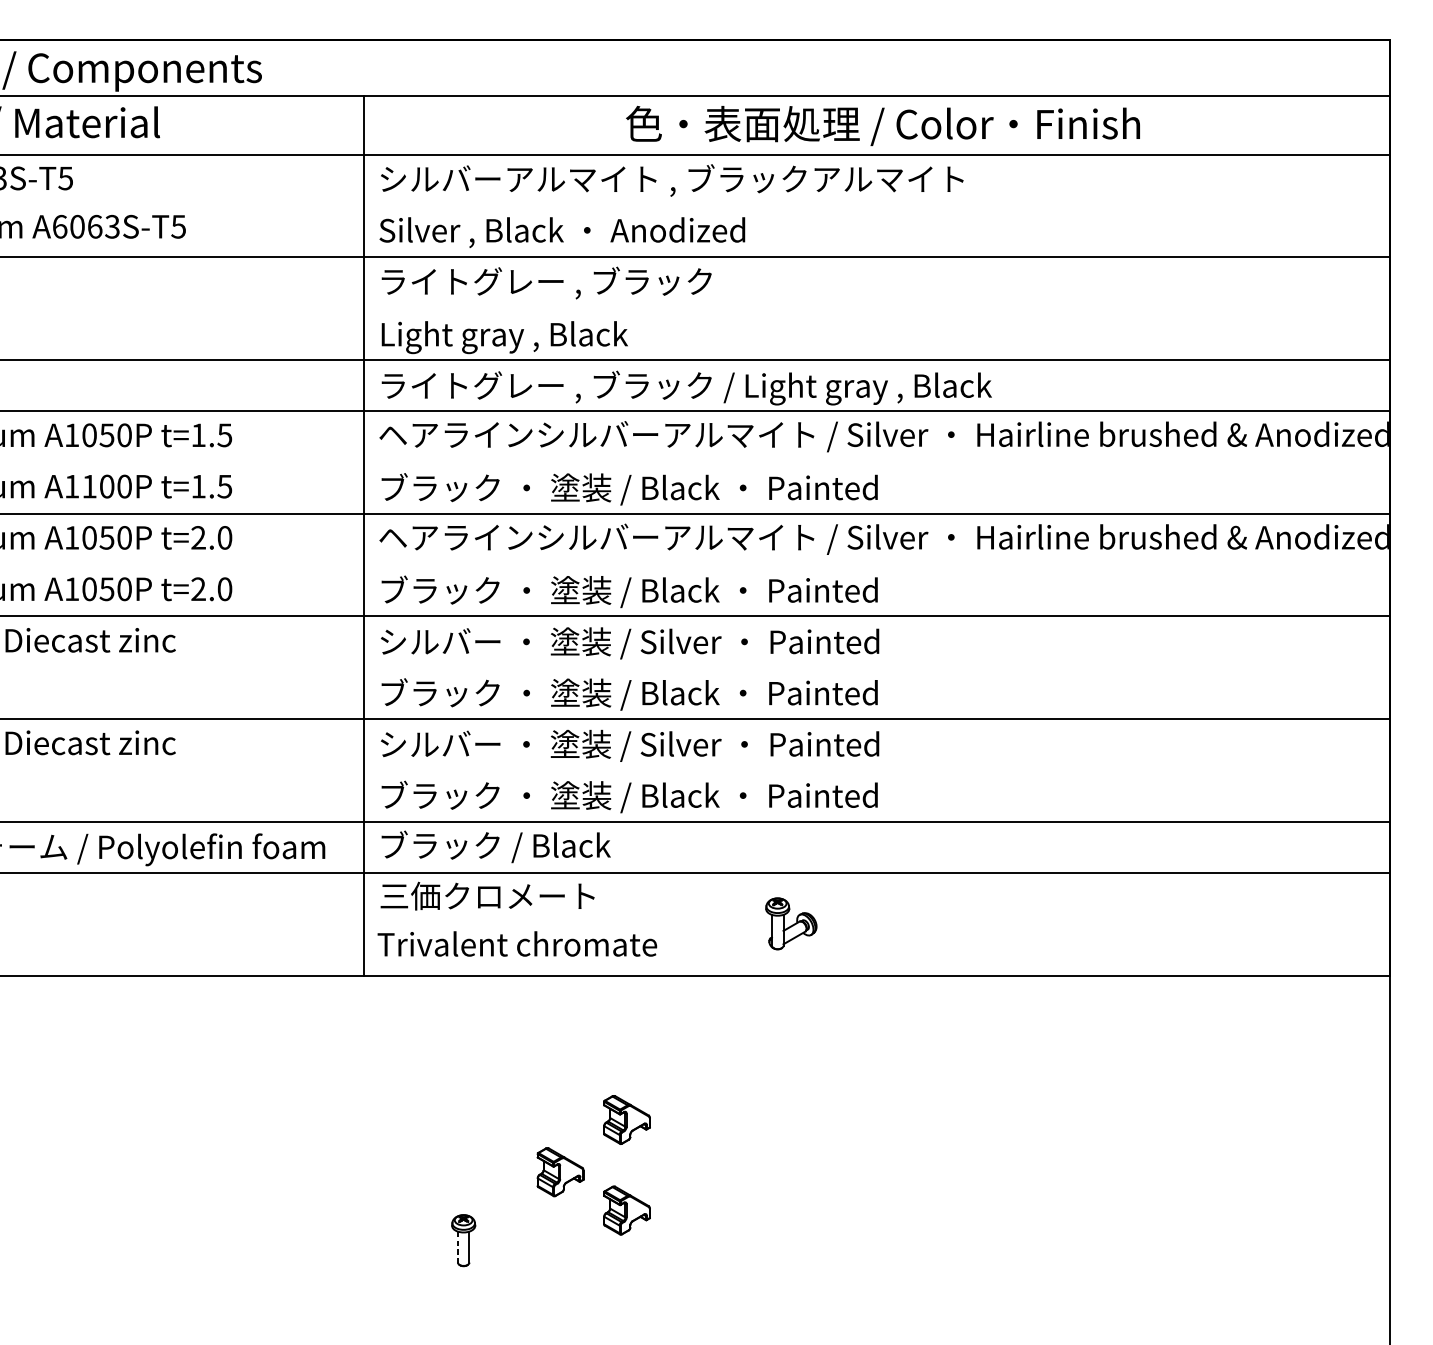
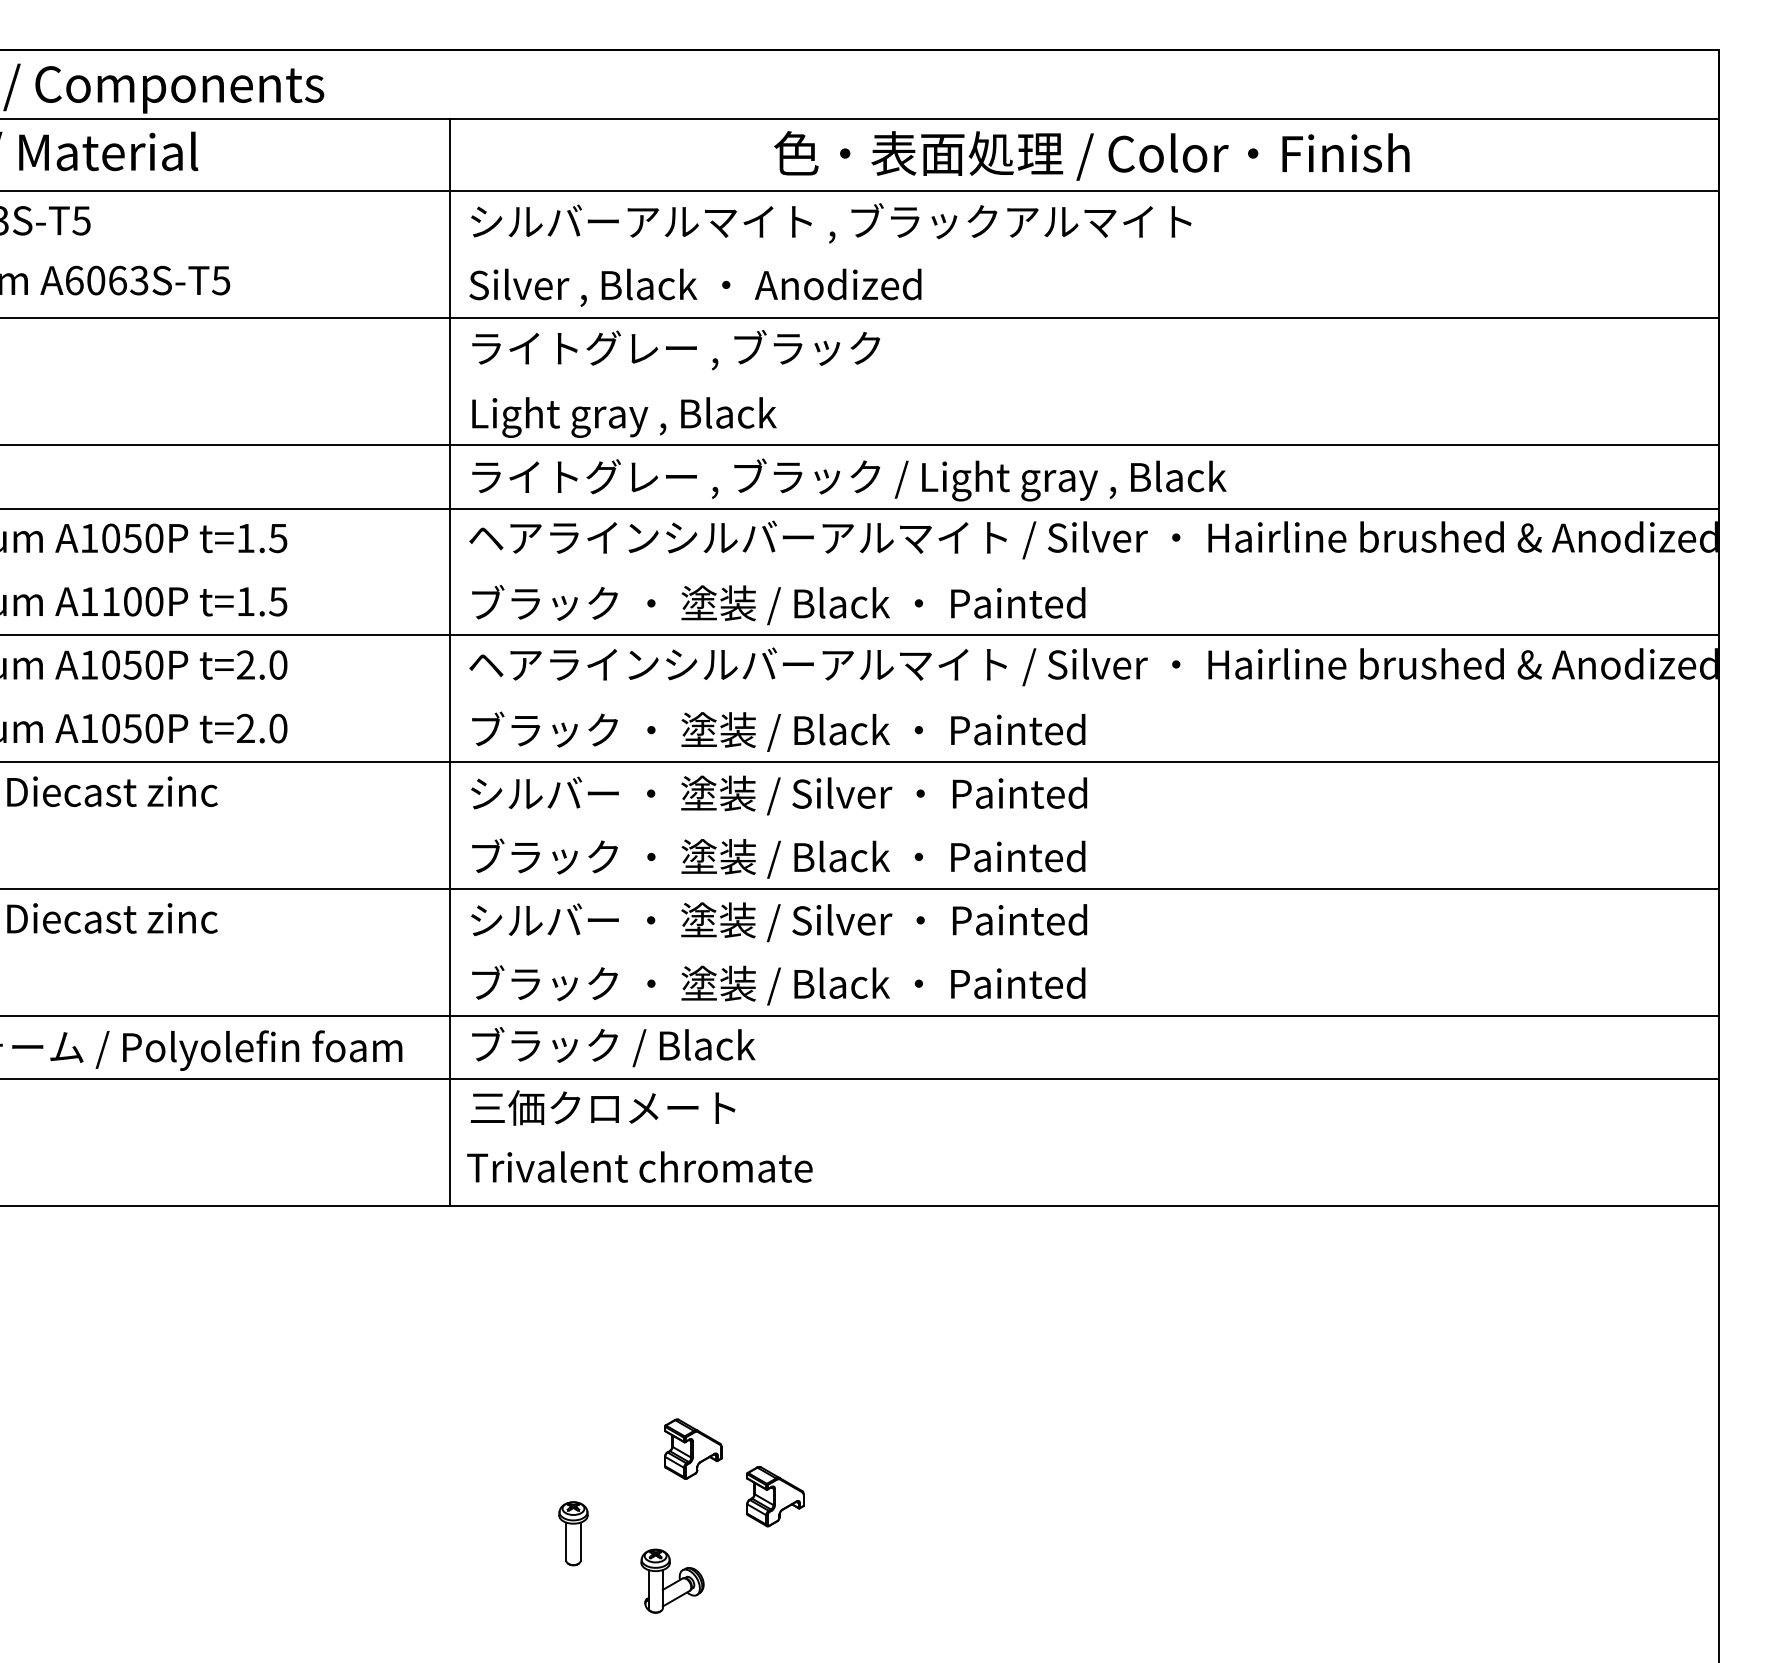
part: (791, 923) -> (672, 1580), moved
part: (627, 1119) -> (775, 1384), removed
line: (458, 1247) -> (566, 1542), dashed -> solid

